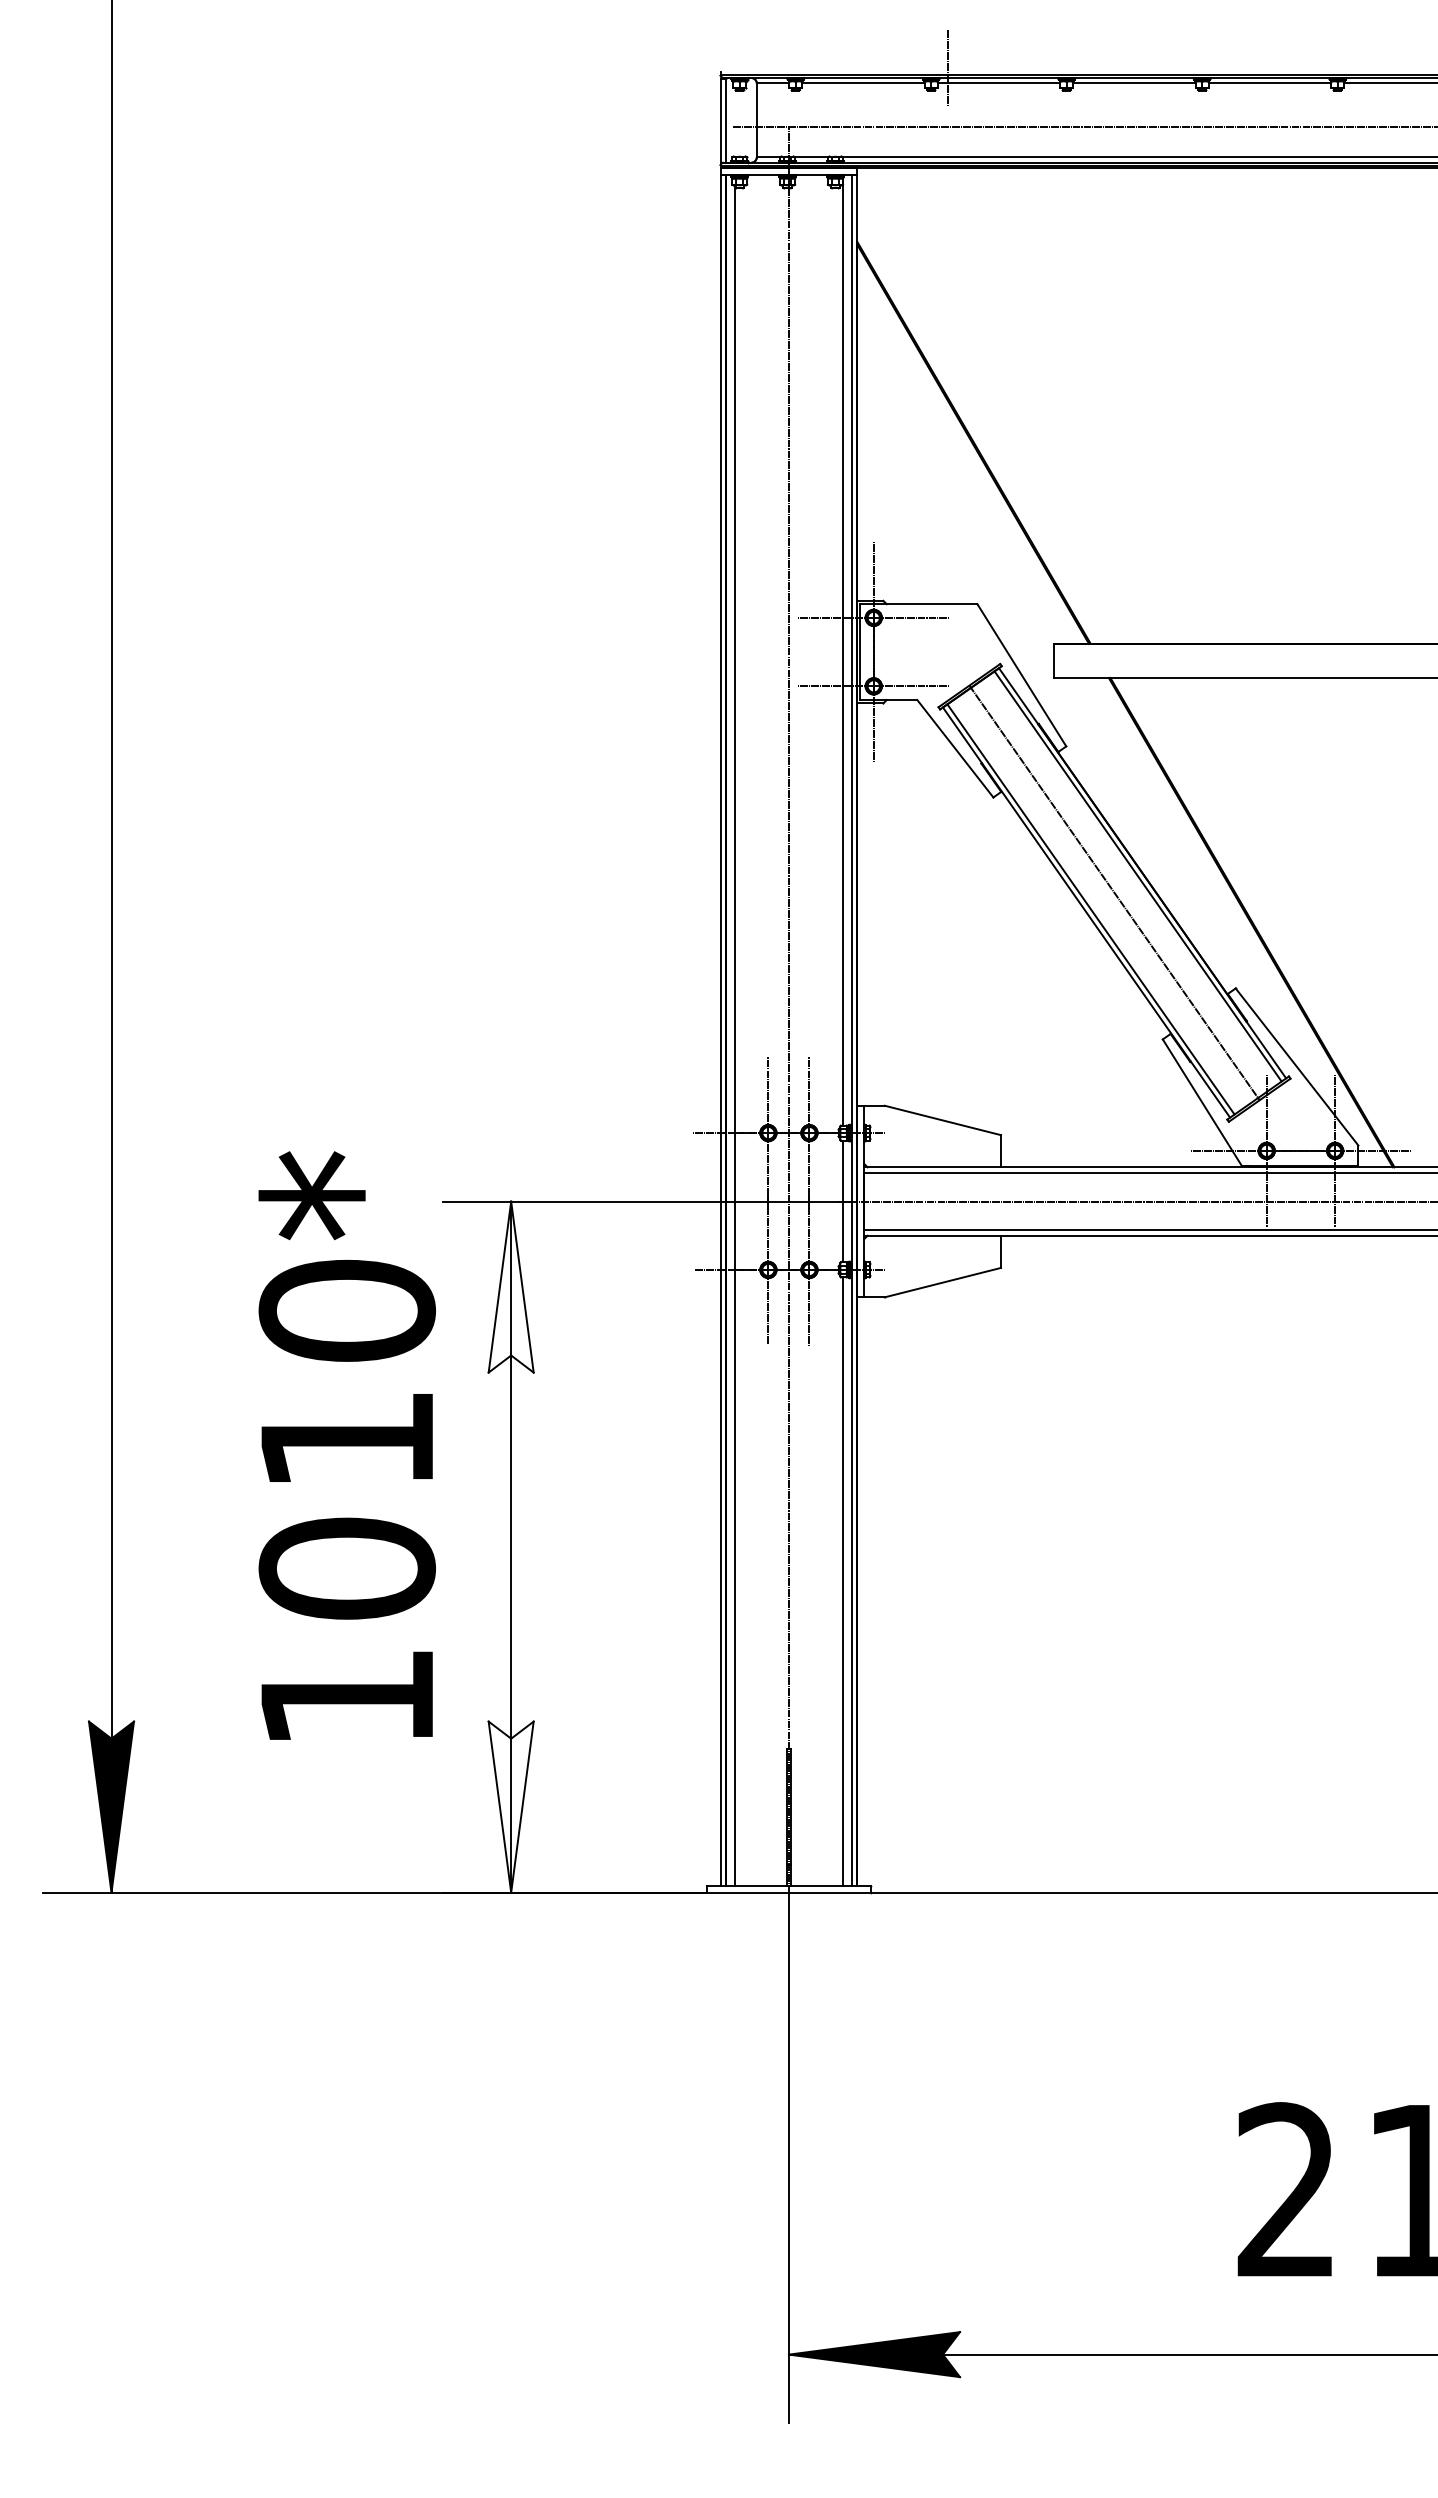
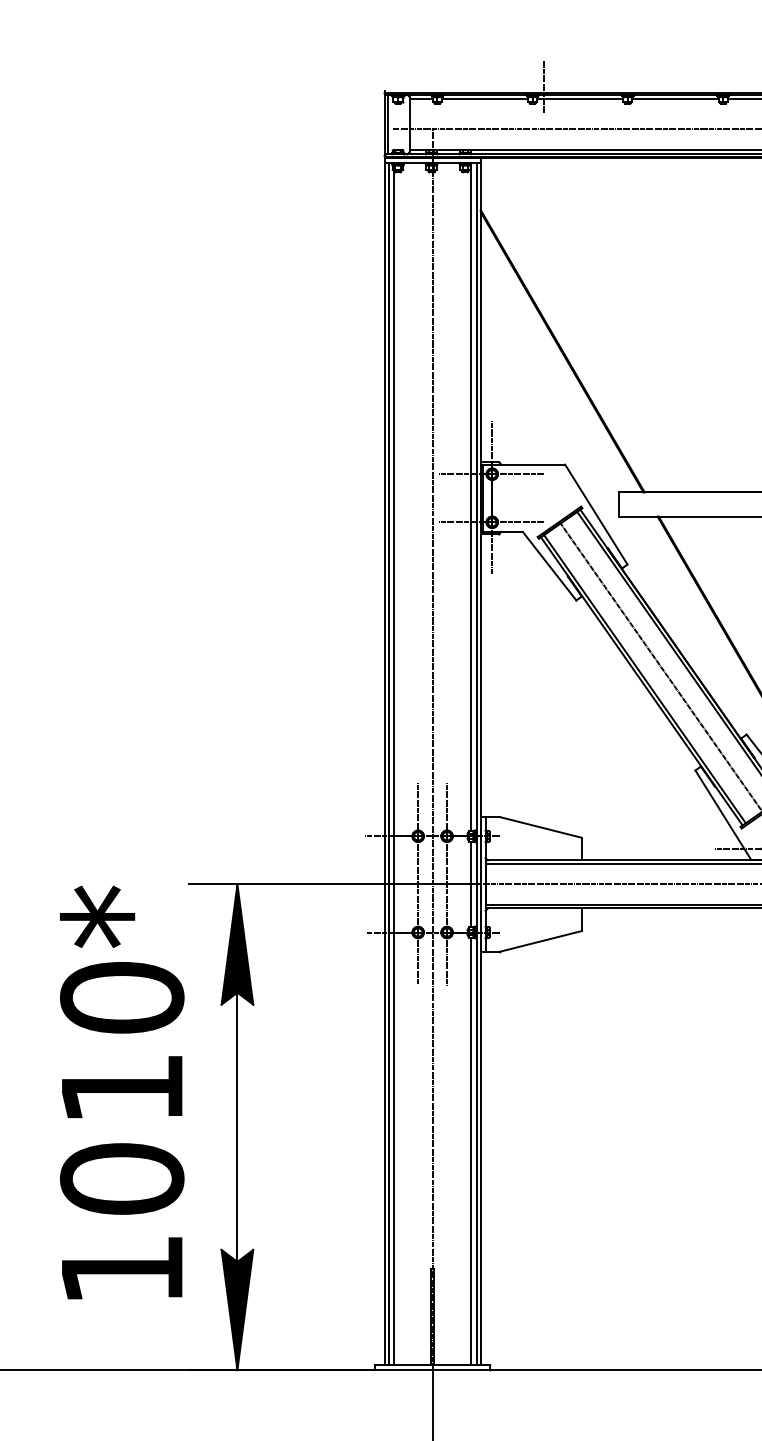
fill: (510, 1286) -> (236, 944), added
text: (346, 1445) -> (121, 1092), moved
fill: (510, 1806) -> (236, 1309), added

